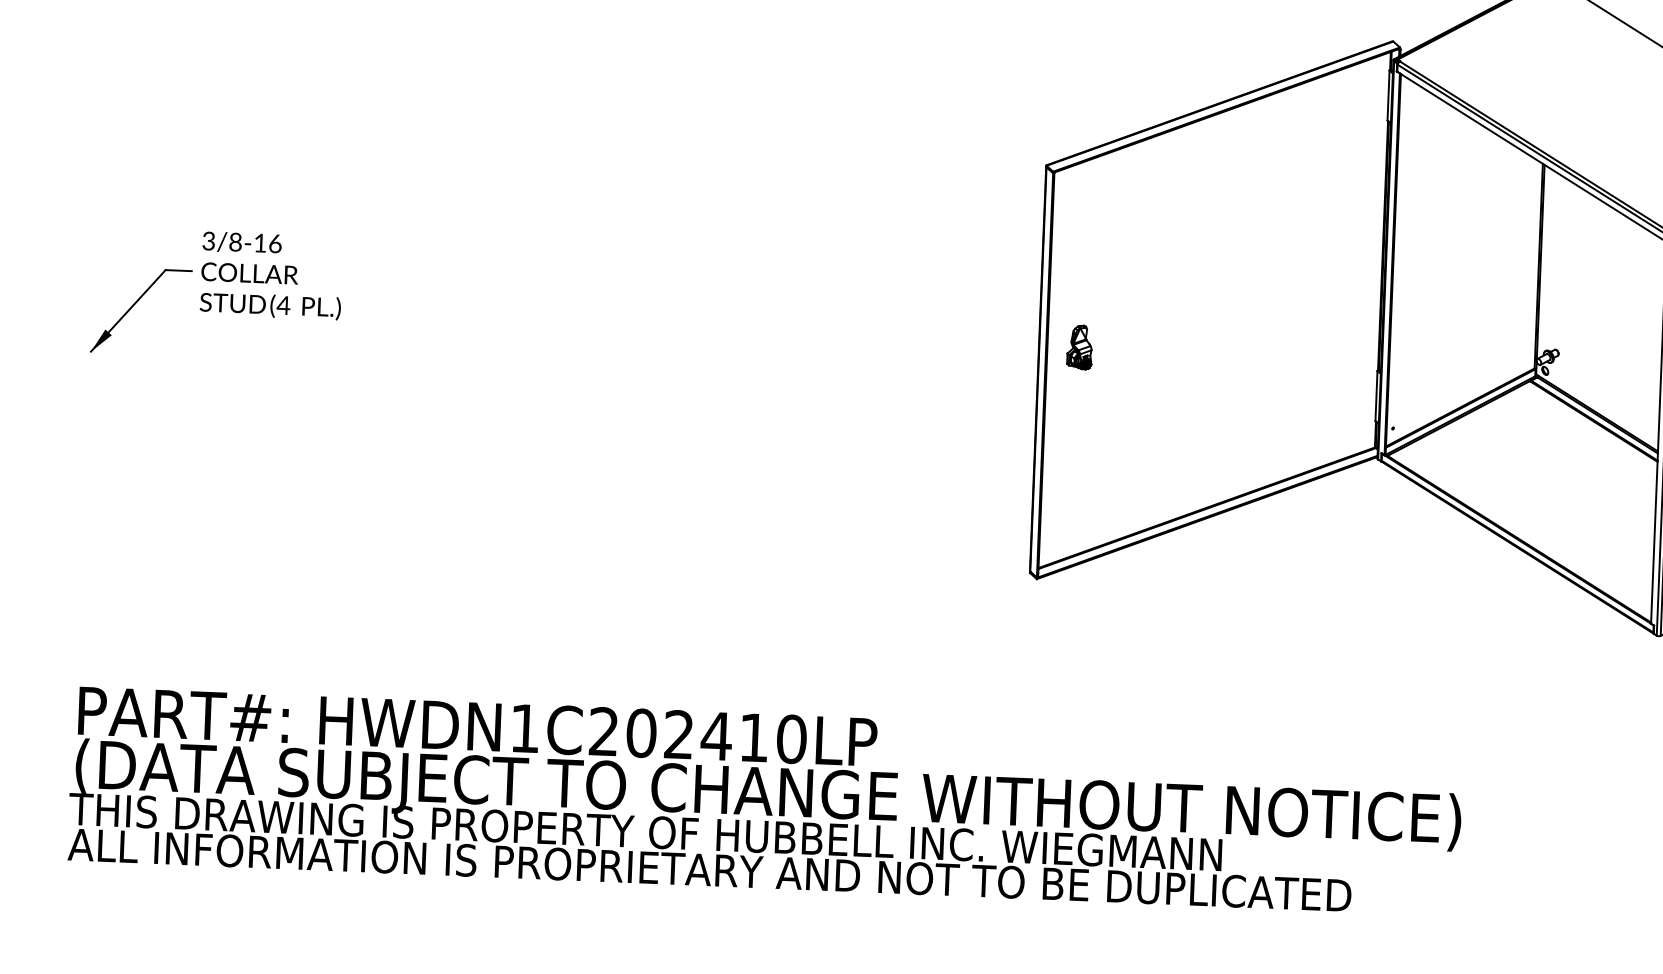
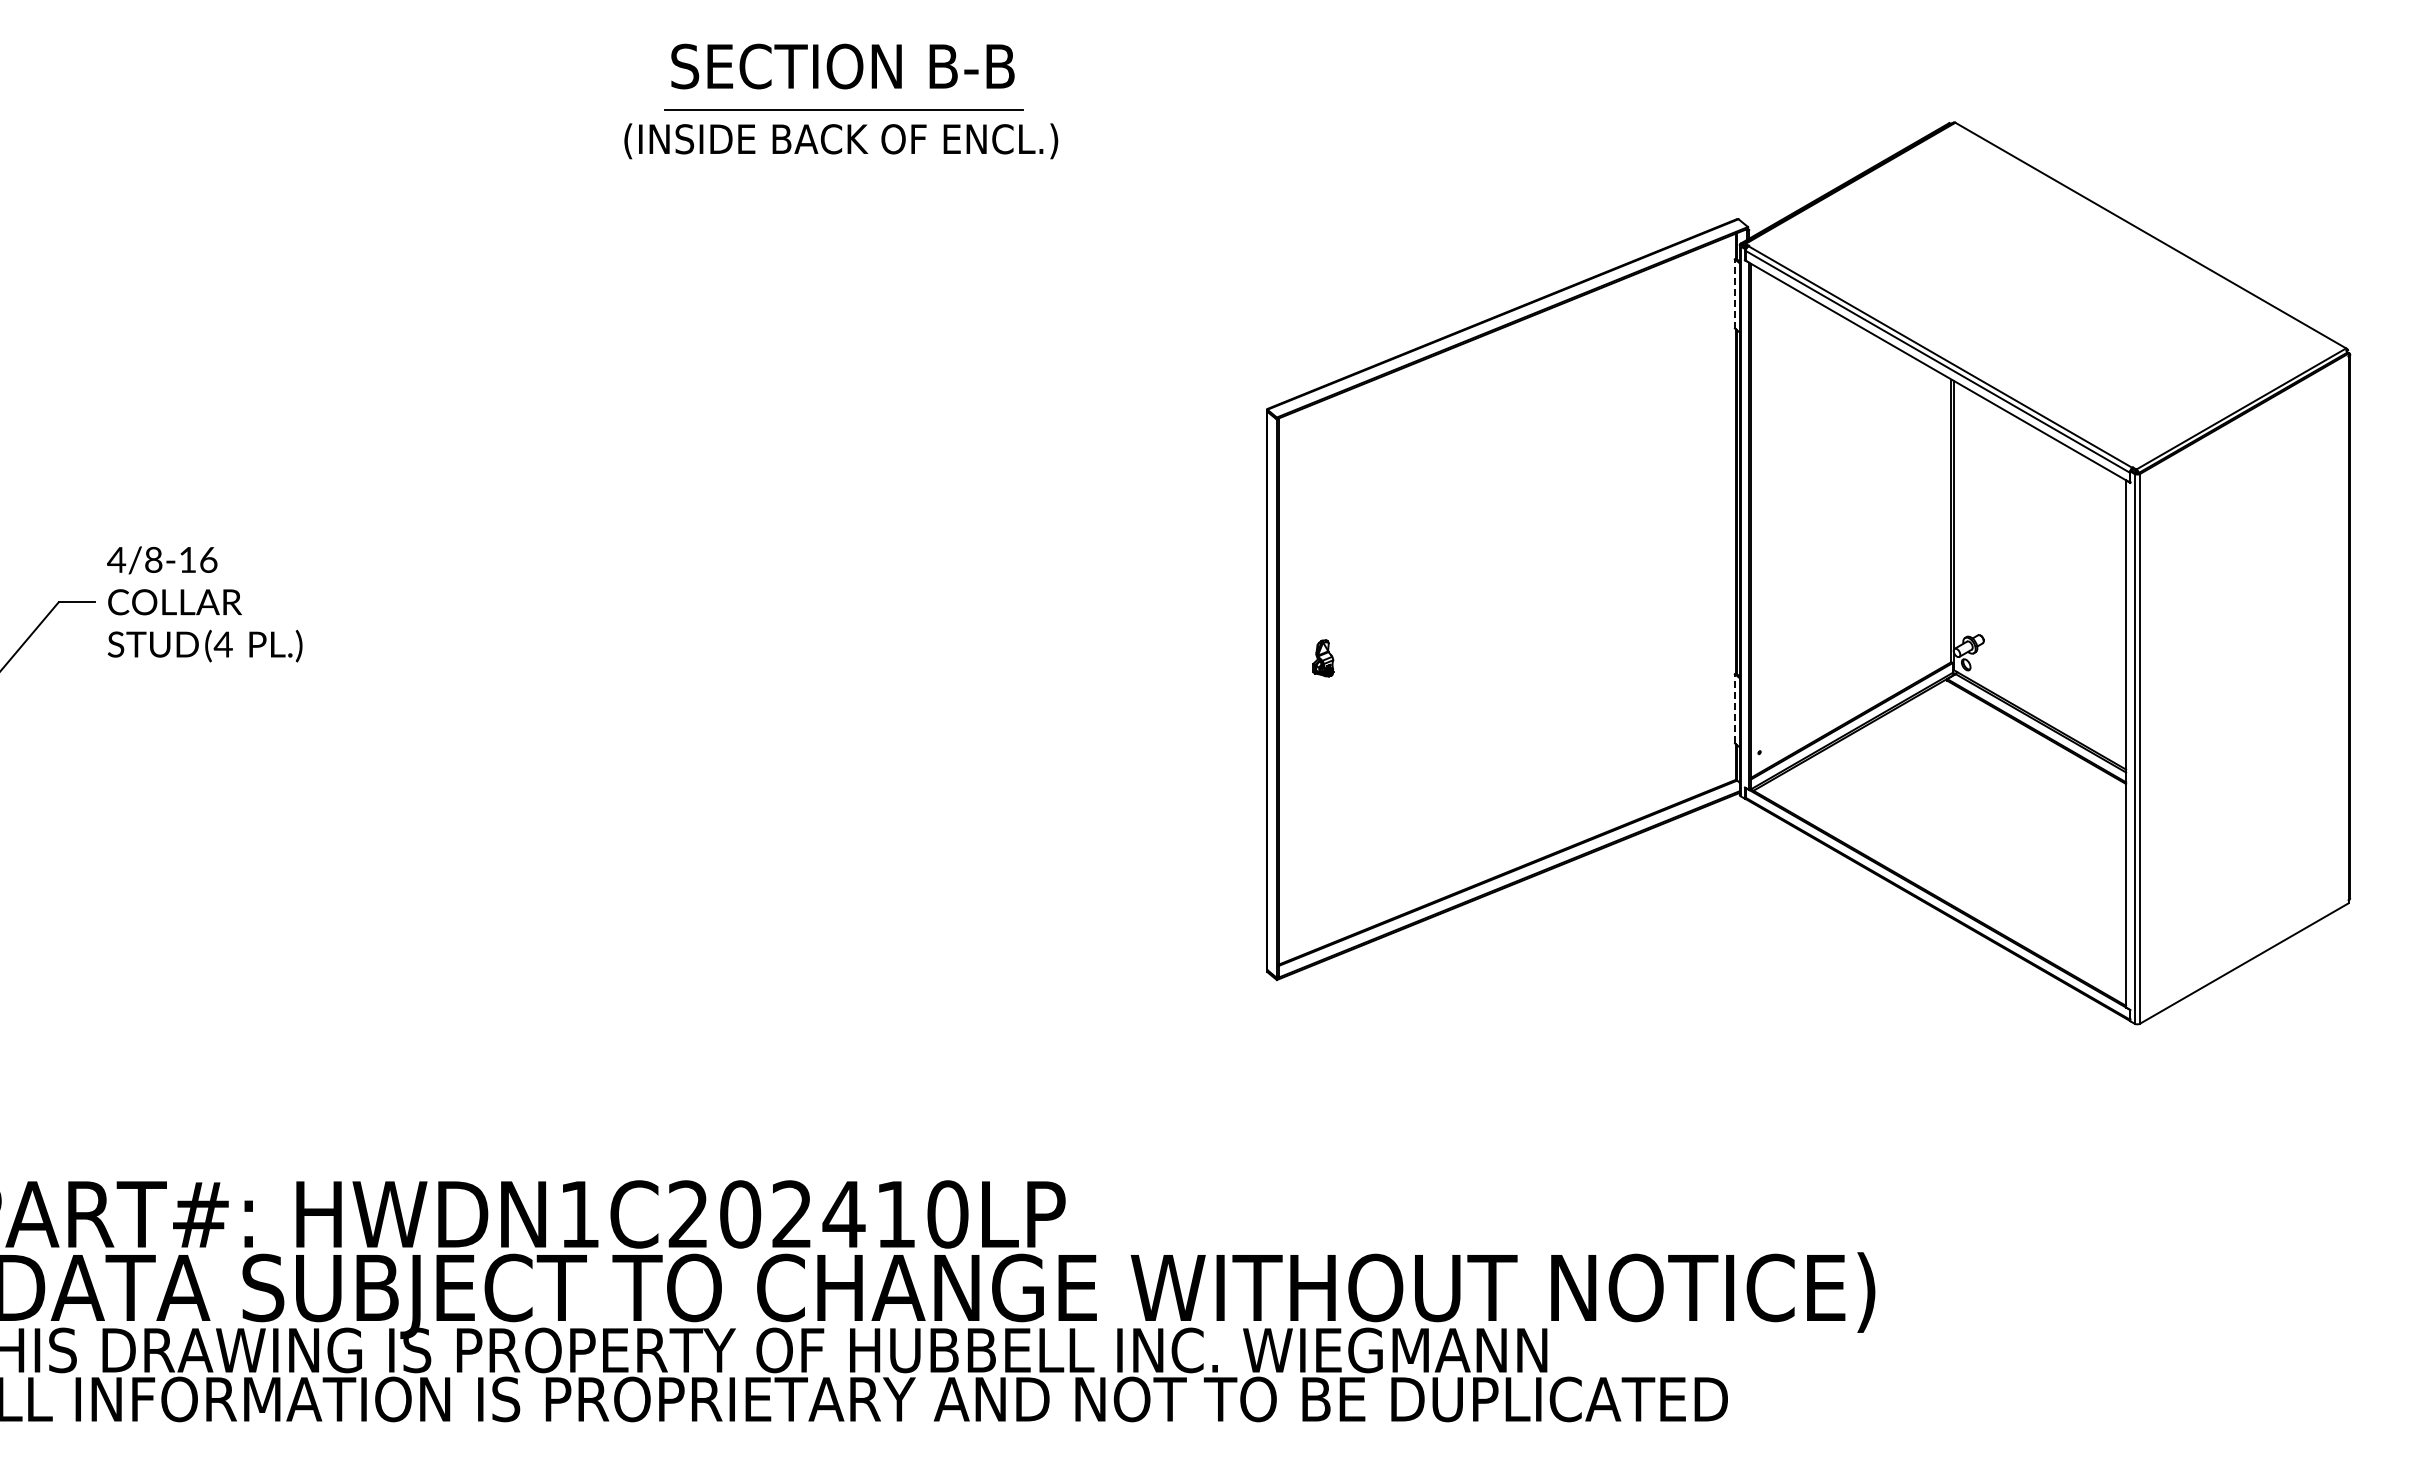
line: (1388, 95) -> (1734, 293), solid -> dashed
text: (208, 240) -> (116, 559), 3/8-16 -> 4/8-16
part: (1079, 347) -> (1323, 658), size x0.6
line: (1376, 395) -> (1734, 708), solid -> dashed

